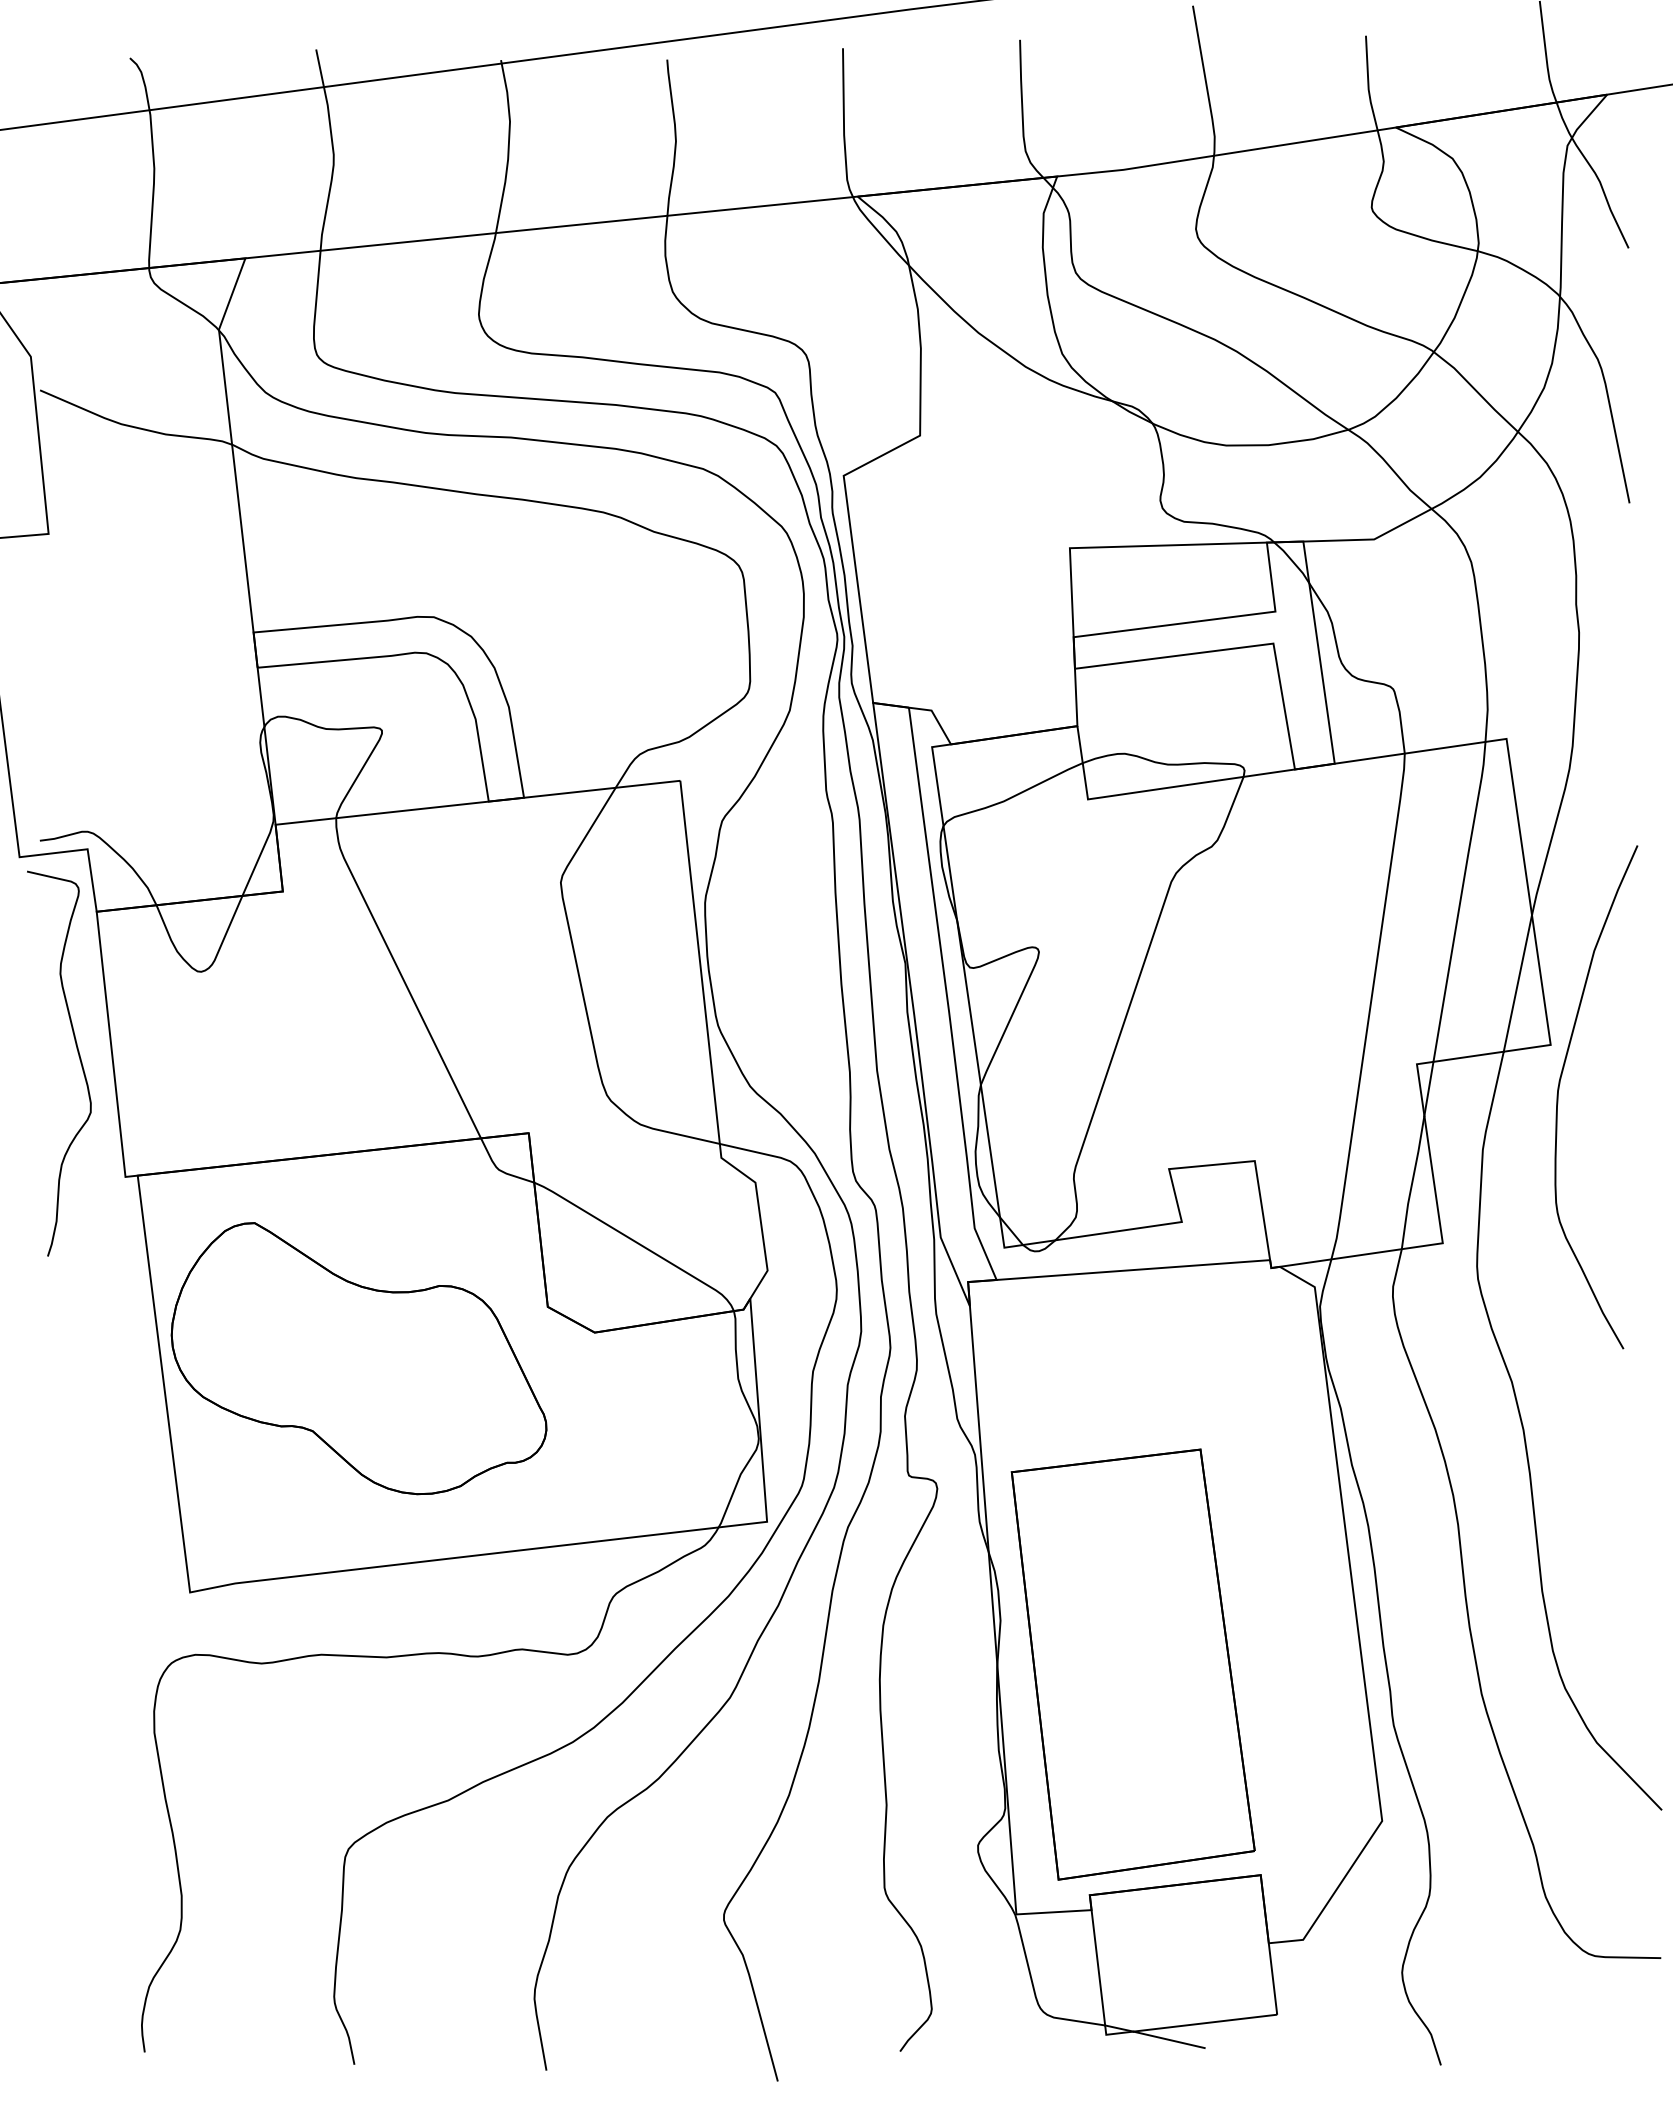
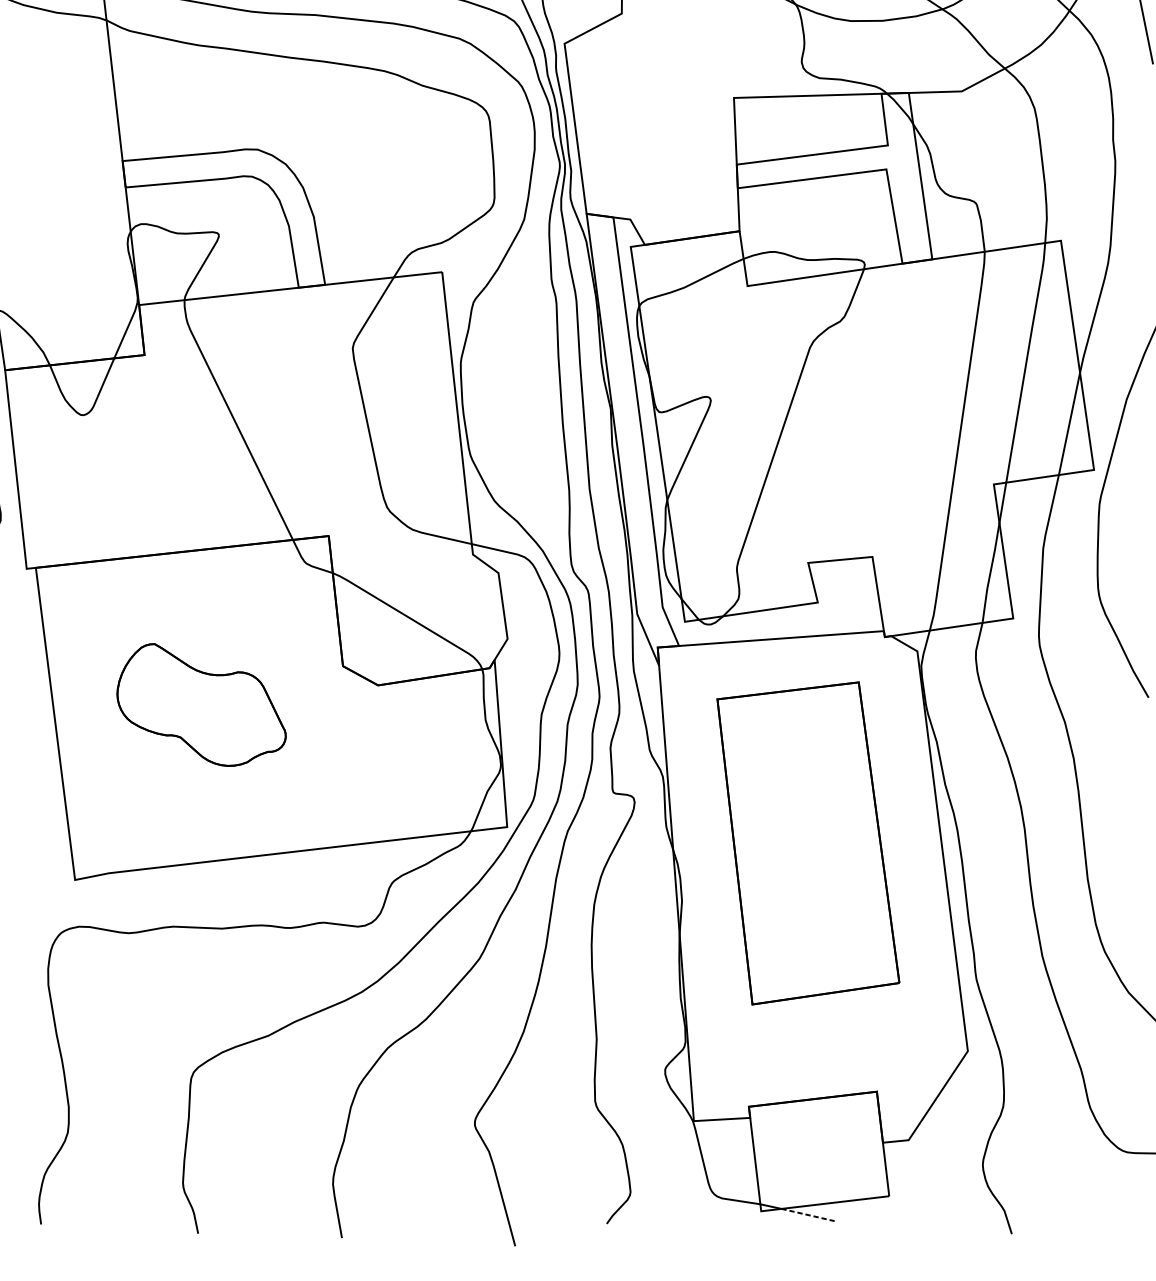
part: (358, 1358) -> (201, 704), size x0.6
part: (1132, 1664) -> (807, 843), moved
line: (1169, 2040) -> (808, 1215), solid -> dashed

